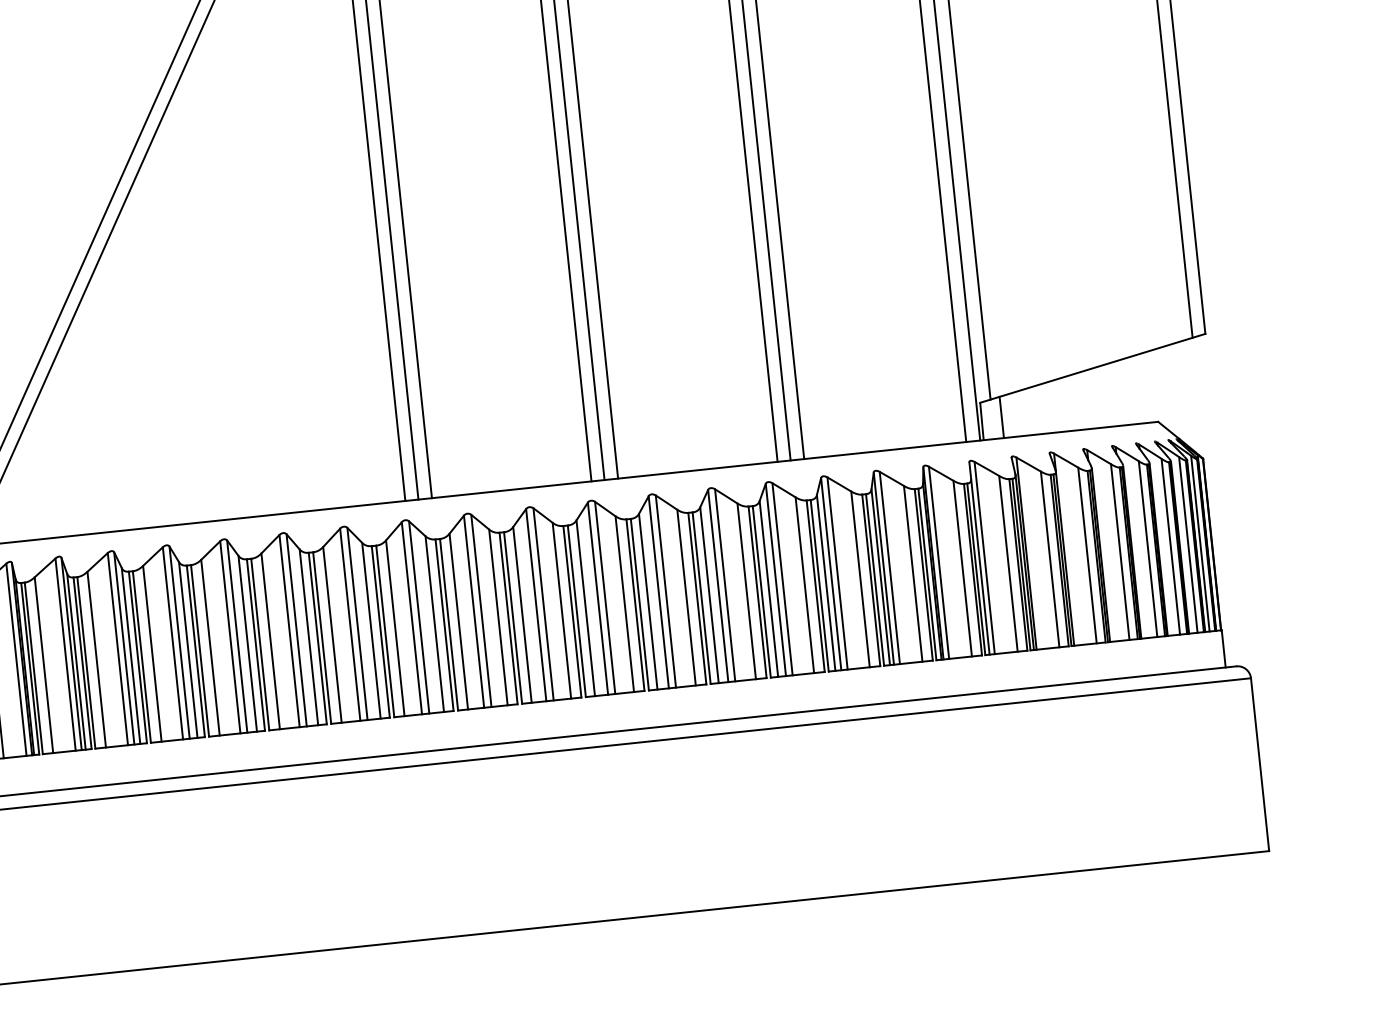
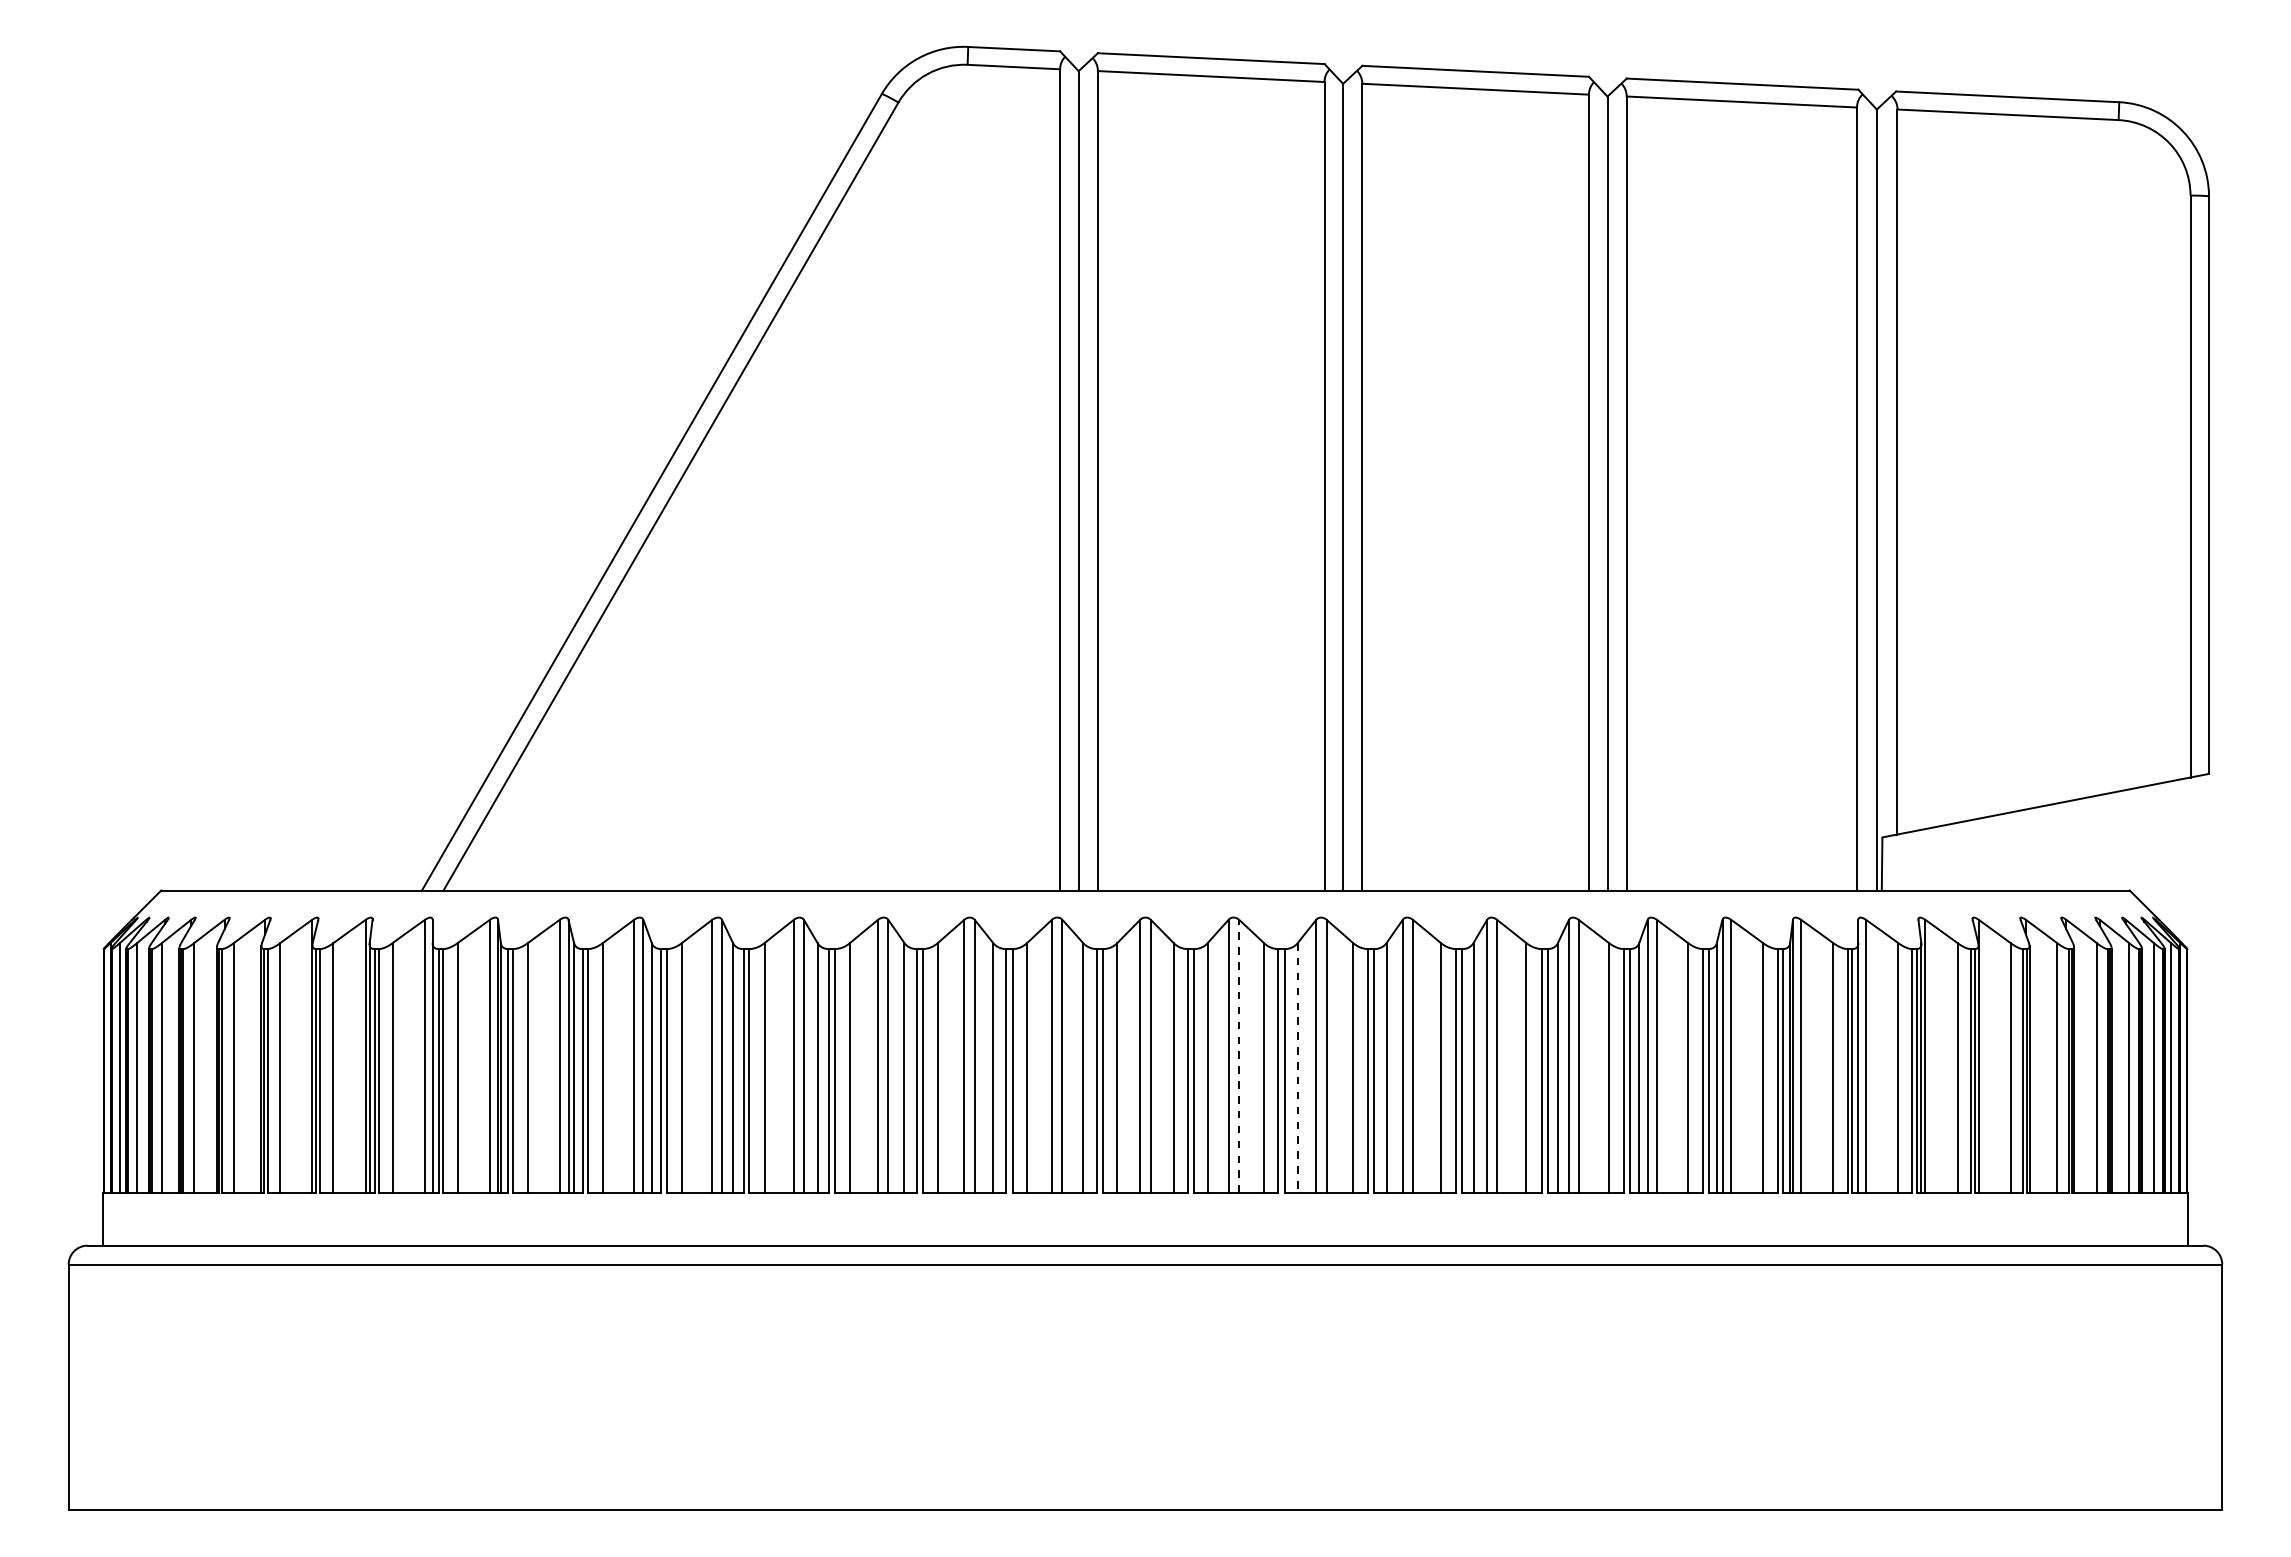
line: (1001, 416) -> (1910, 860), removed
line: (543, 604) -> (1239, 1056), solid -> dashed
line: (585, 607) -> (1297, 1067), solid -> dashed

